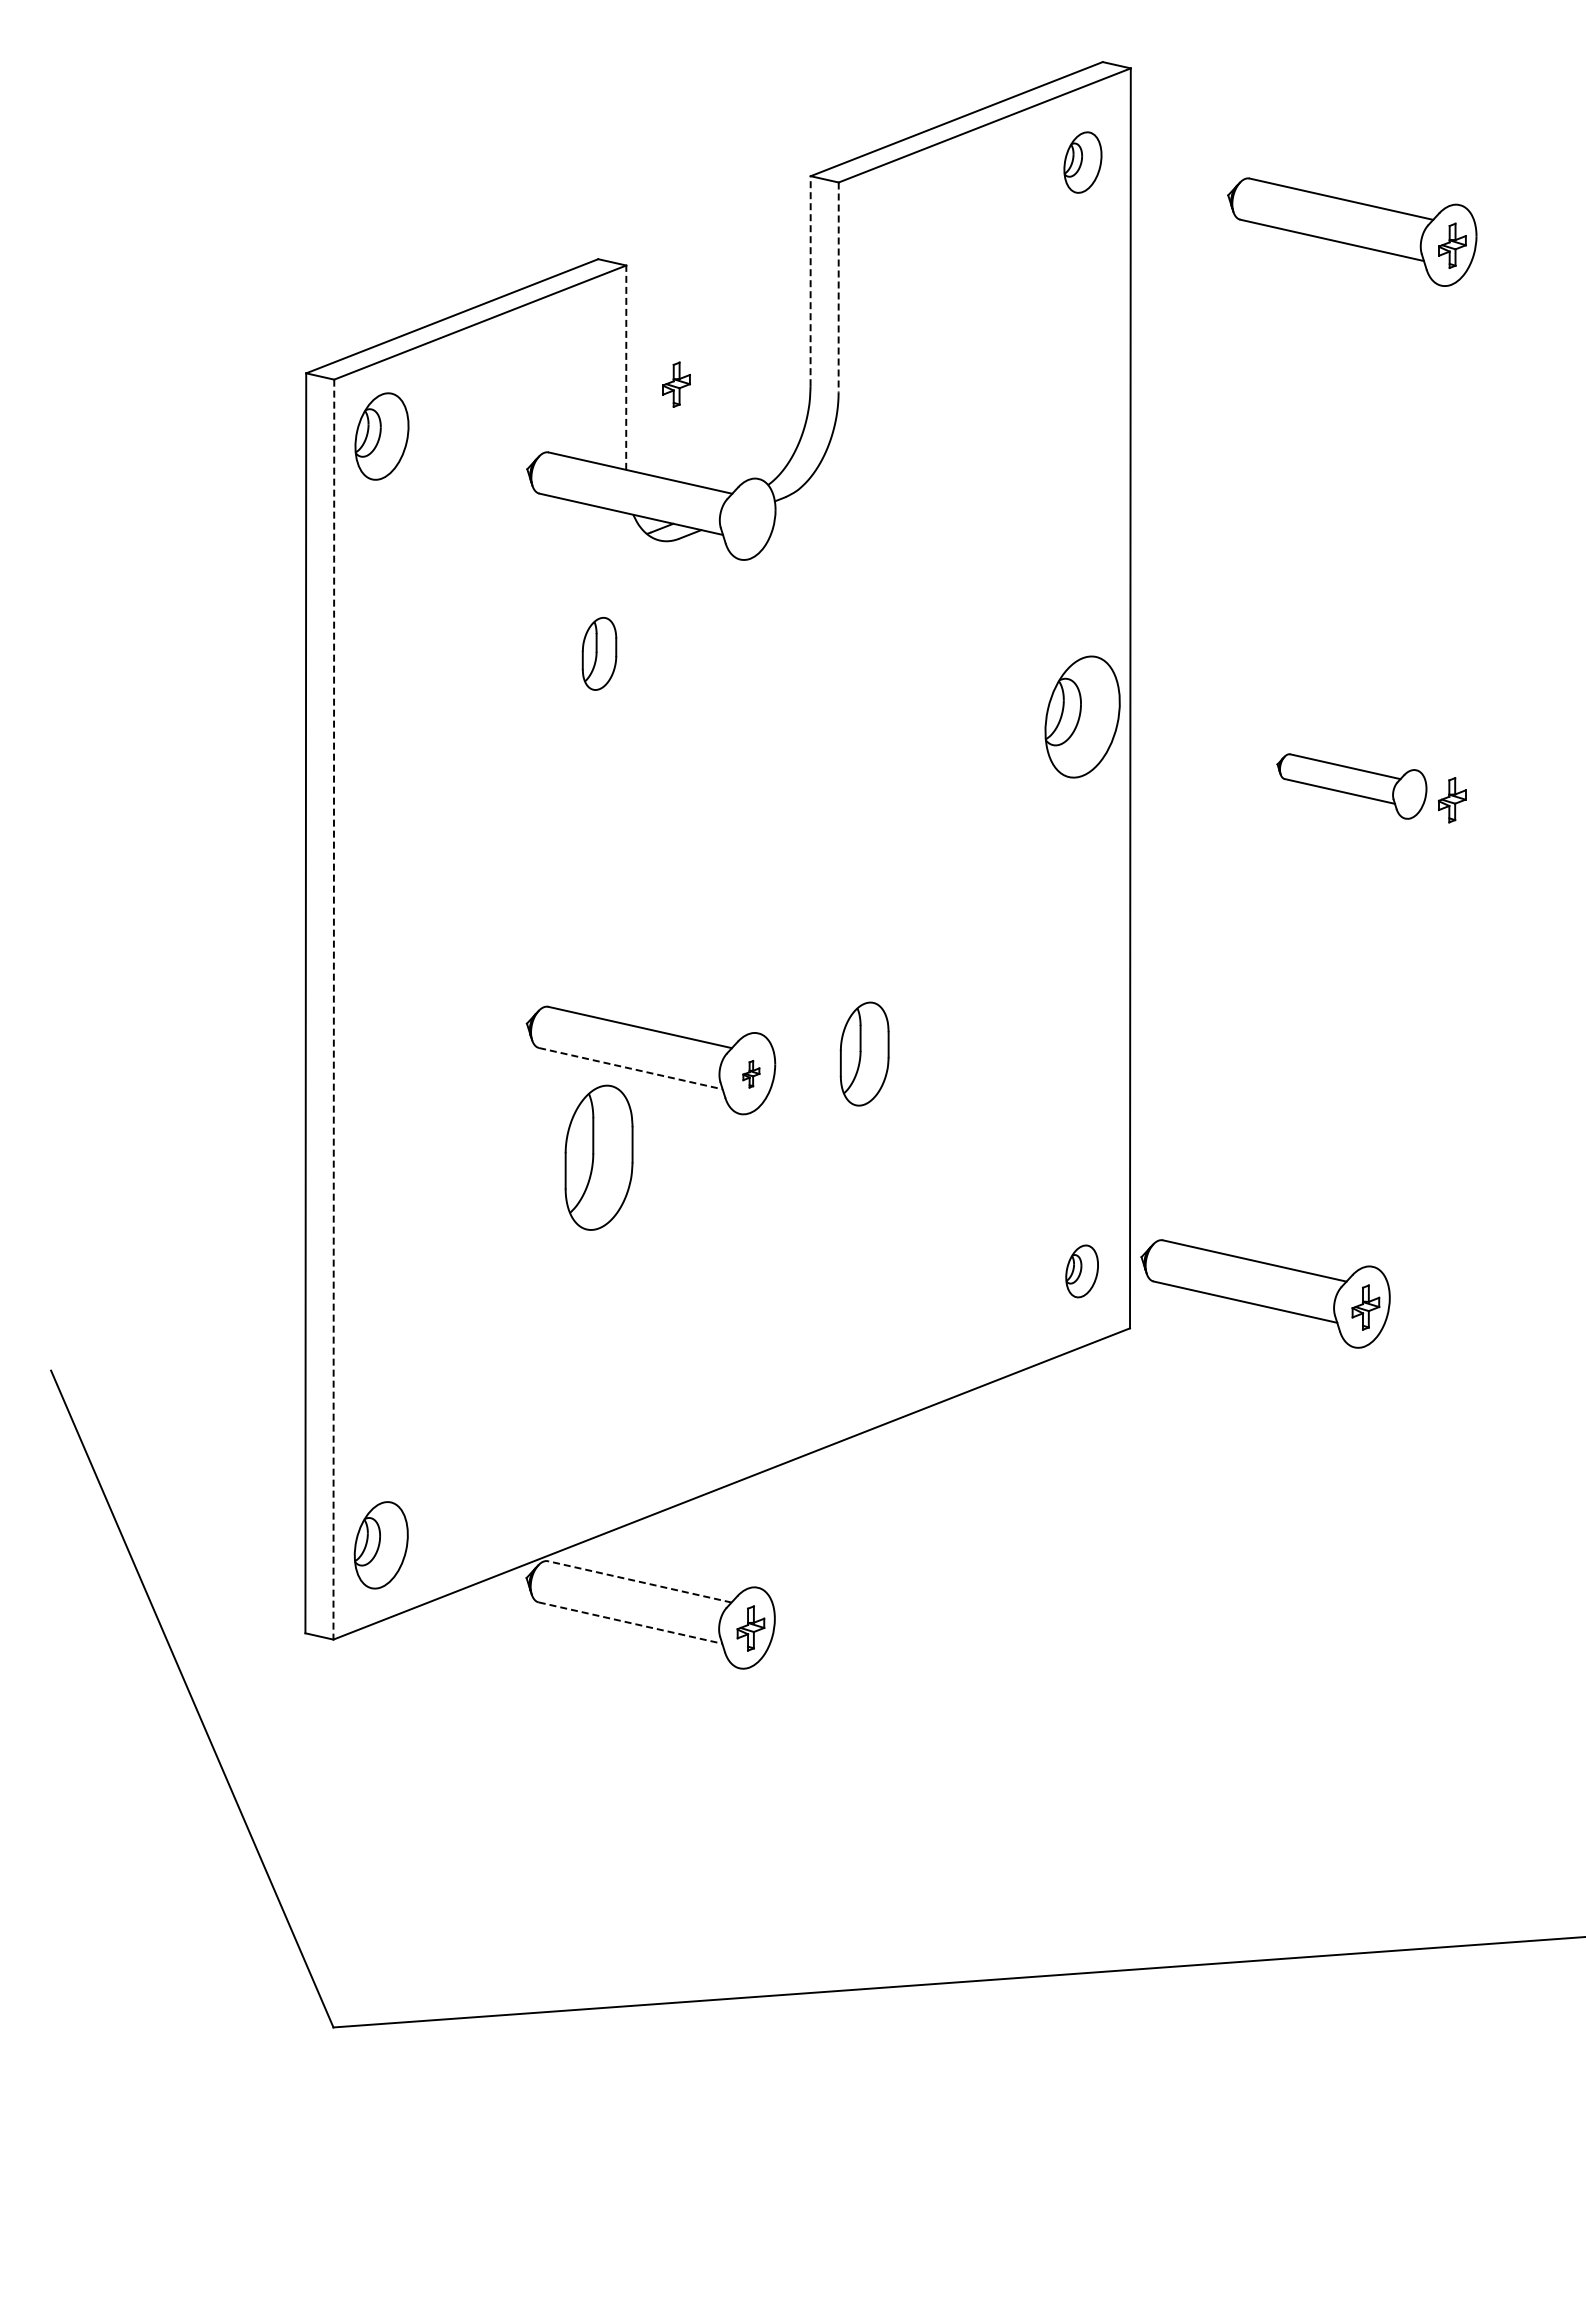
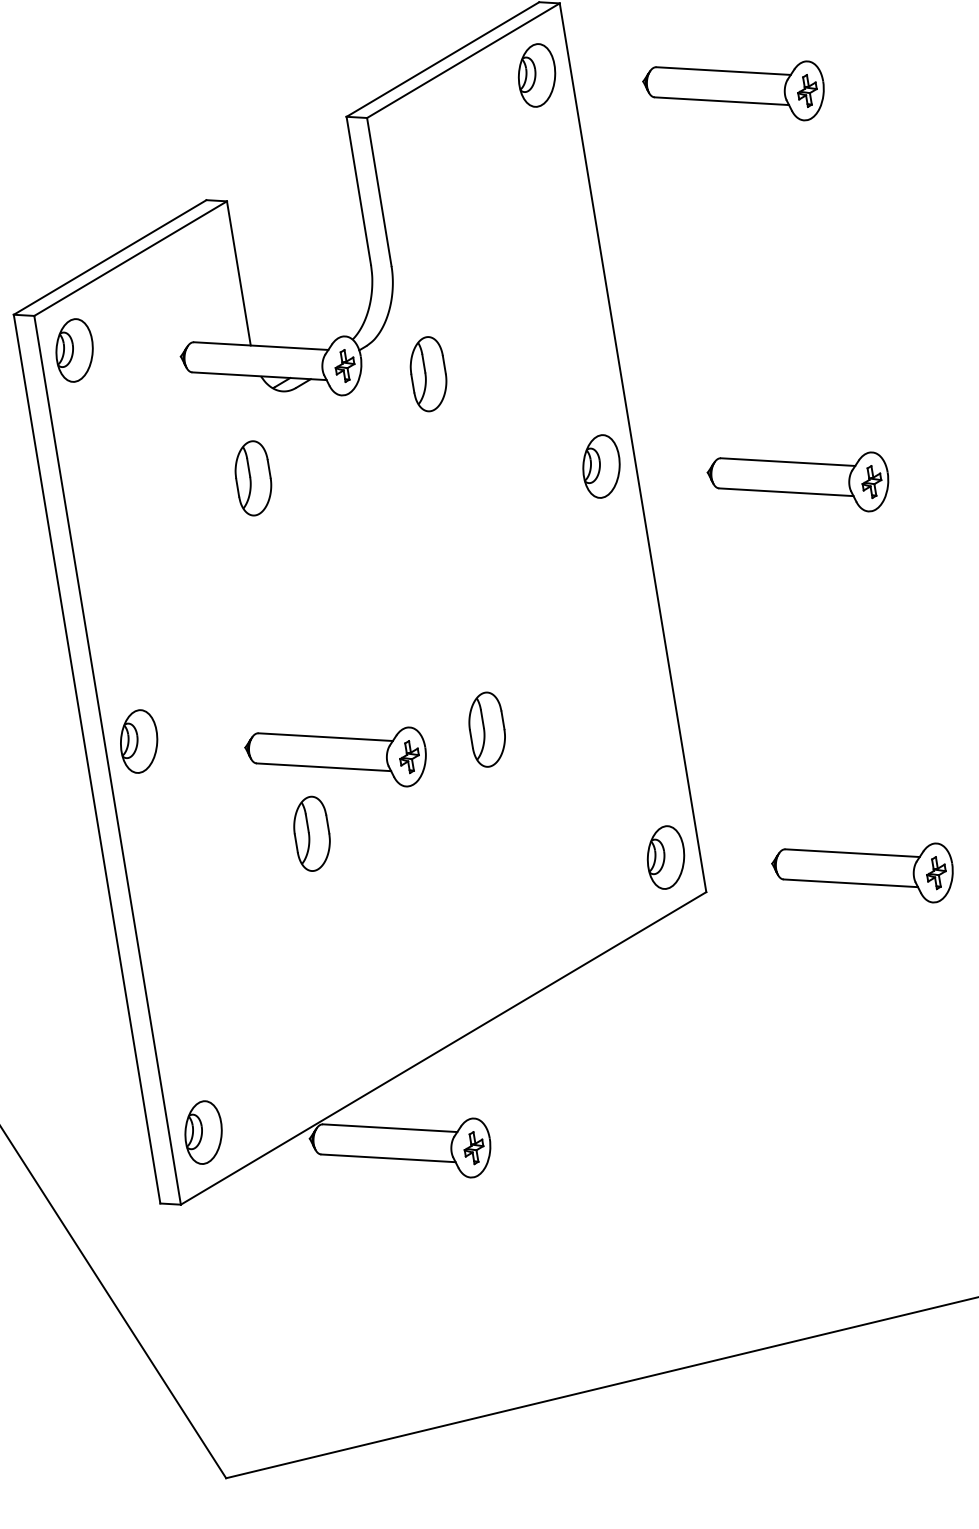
part: (1082, 162) -> (536, 75), size x1.43
line: (810, 281) -> (358, 191), dashed -> solid
line: (838, 287) -> (379, 192), dashed -> solid
line: (626, 367) -> (239, 273), dashed -> solid
part: (676, 384) -> (344, 365), moved
part: (864, 549) -> (428, 373), added
part: (599, 653) -> (253, 478), size x1.43
part: (1082, 716) -> (601, 466), size x0.71
part: (1351, 786) -> (799, 484), size x1.67
part: (381, 990) -> (138, 741), added
line: (333, 1009) -> (107, 760), dashed -> solid
line: (631, 1068) -> (324, 767), dashed -> solid
part: (751, 1074) -> (409, 757), size x1.67
part: (599, 1157) -> (312, 833), size x0.71
part: (1081, 1271) -> (665, 857), size x1.67
part: (1265, 1293) -> (863, 874), moved
line: (639, 1581) -> (389, 1127), dashed -> solid
line: (631, 1623) -> (389, 1158), dashed -> solid

